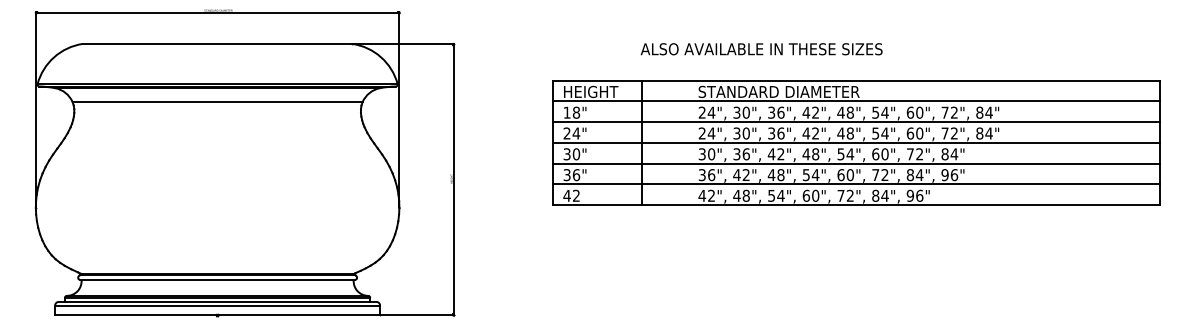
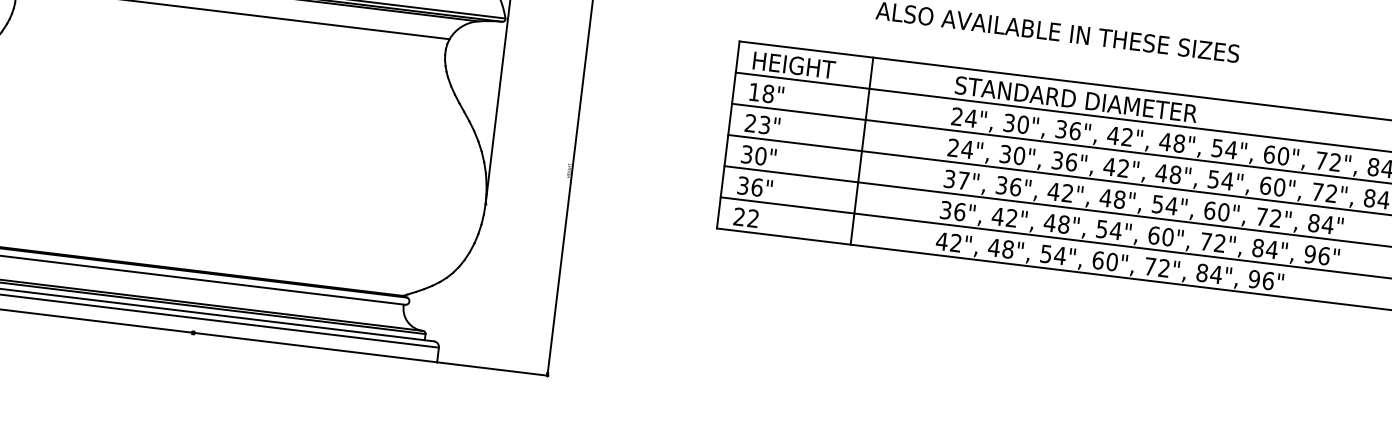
text: (576, 133) -> (764, 125), 24" -> 23"
text: (711, 154) -> (963, 181), 30", -> 37",
text: (566, 195) -> (738, 216), 42 -> 22

